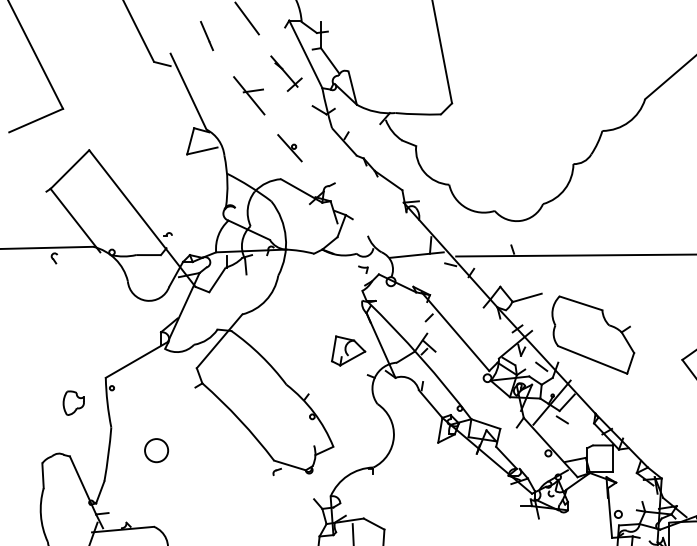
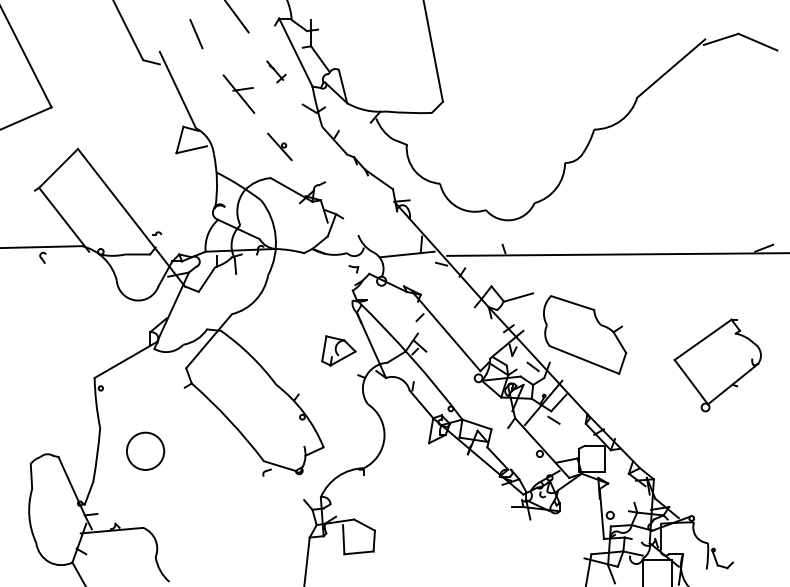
part: (286, 73) -> (276, 71), size x0.6
part: (73, 403) -> (62, 403), removed
circle: (156, 449) -> (145, 450), size x1.6

